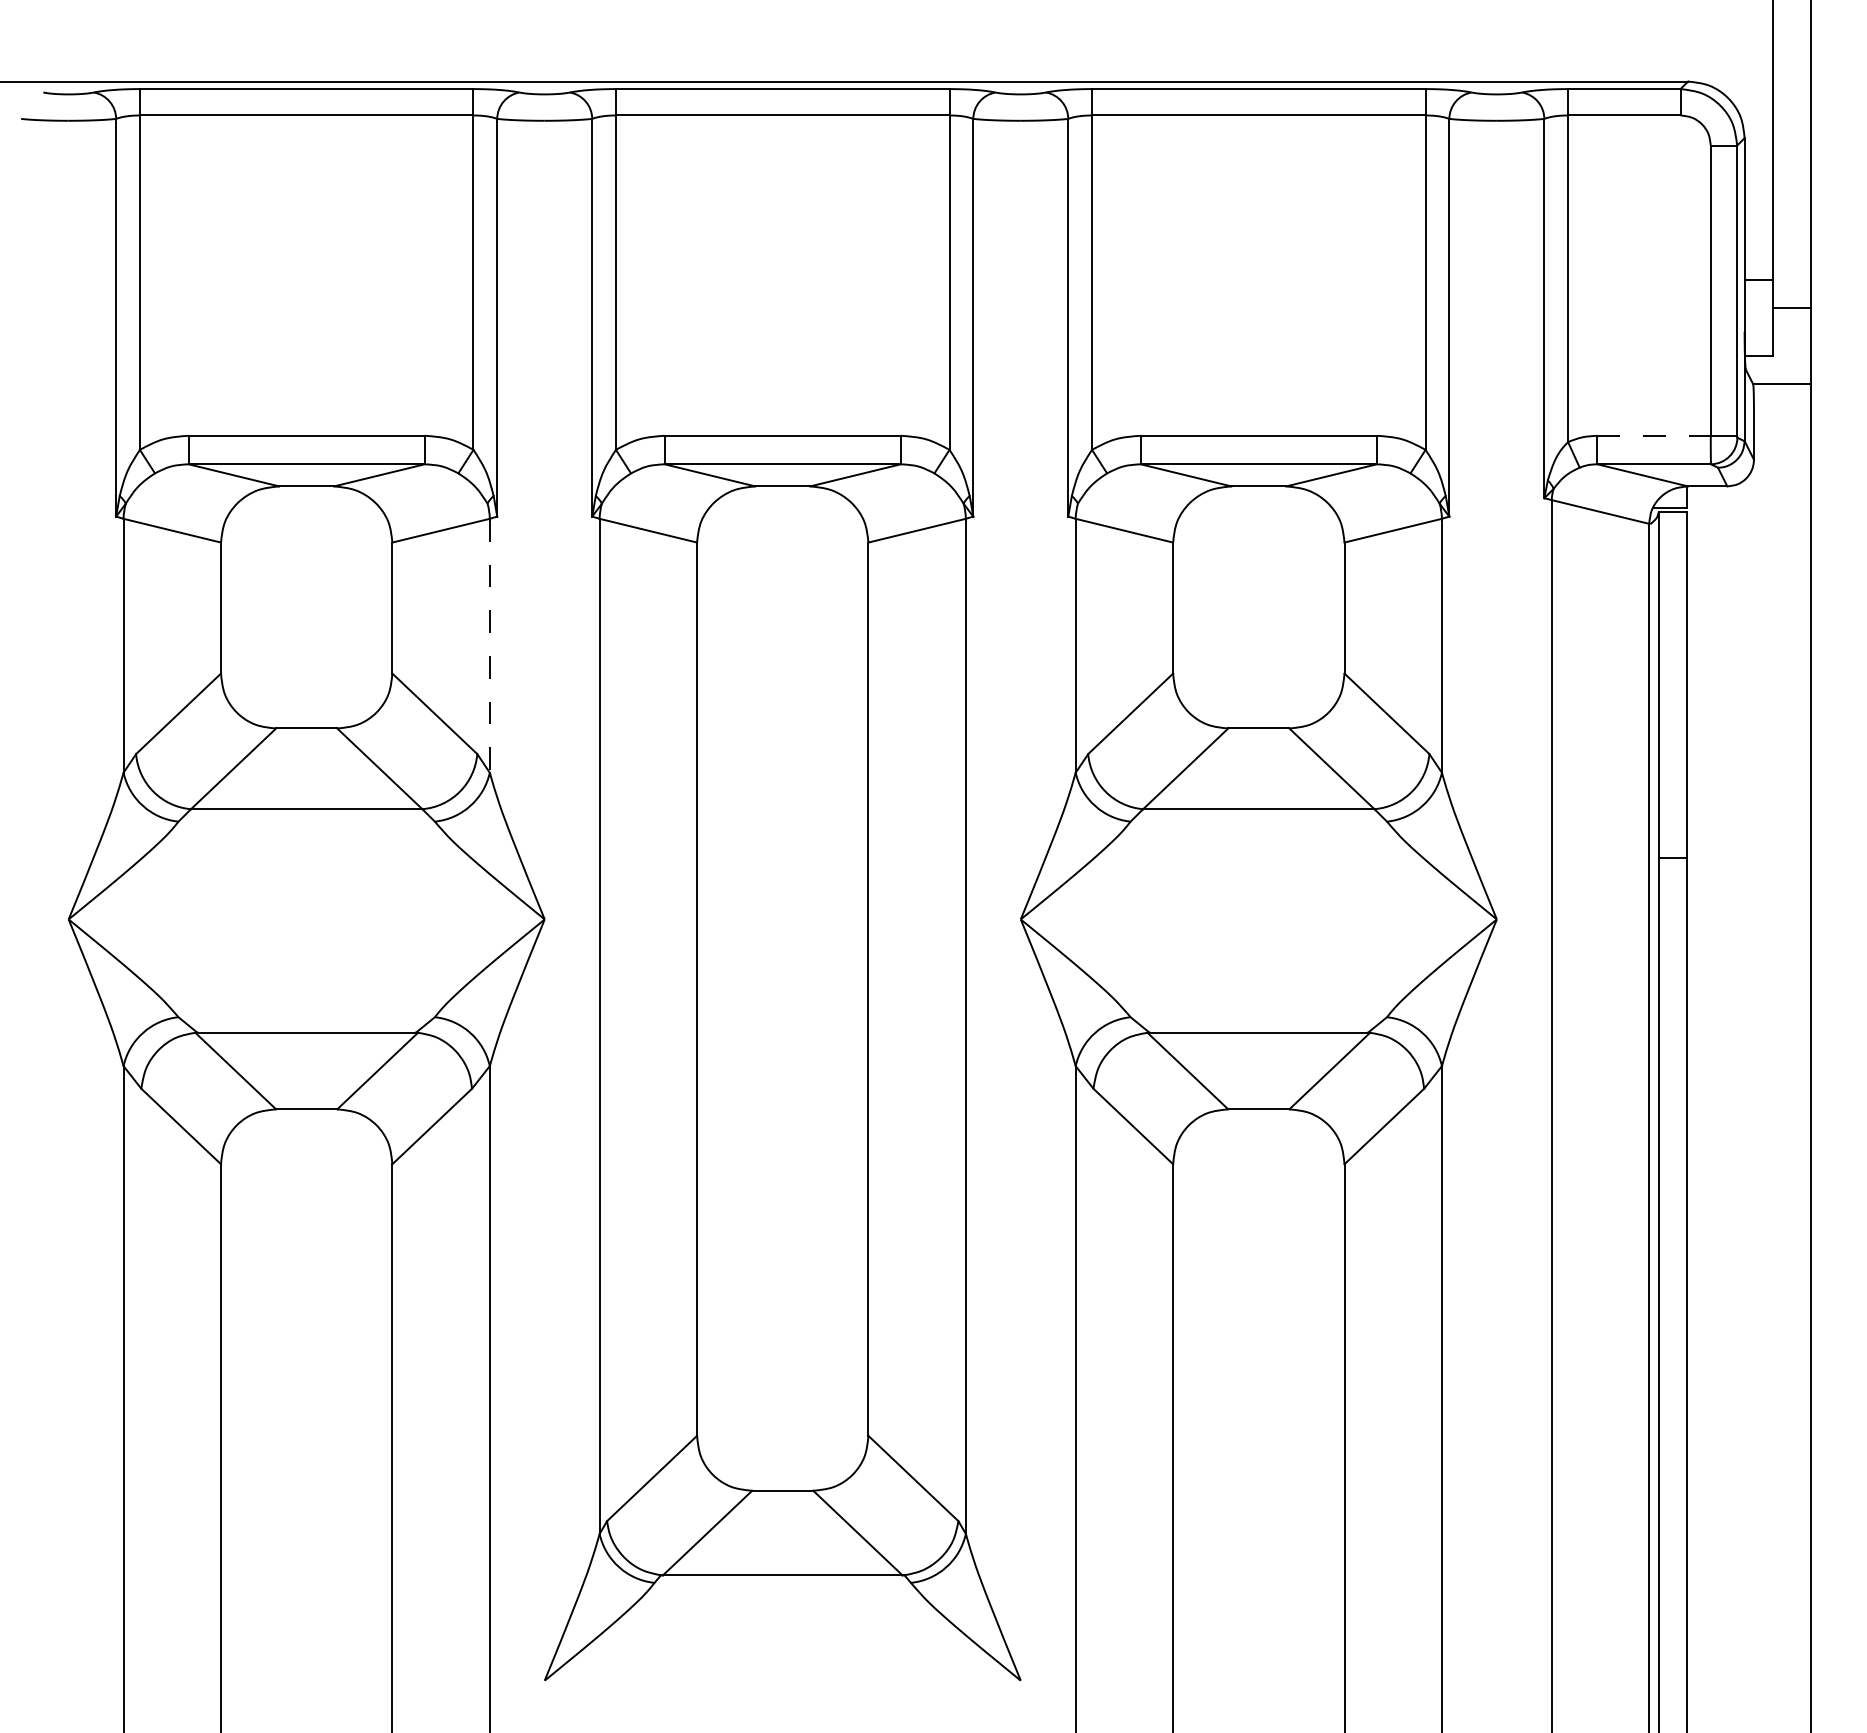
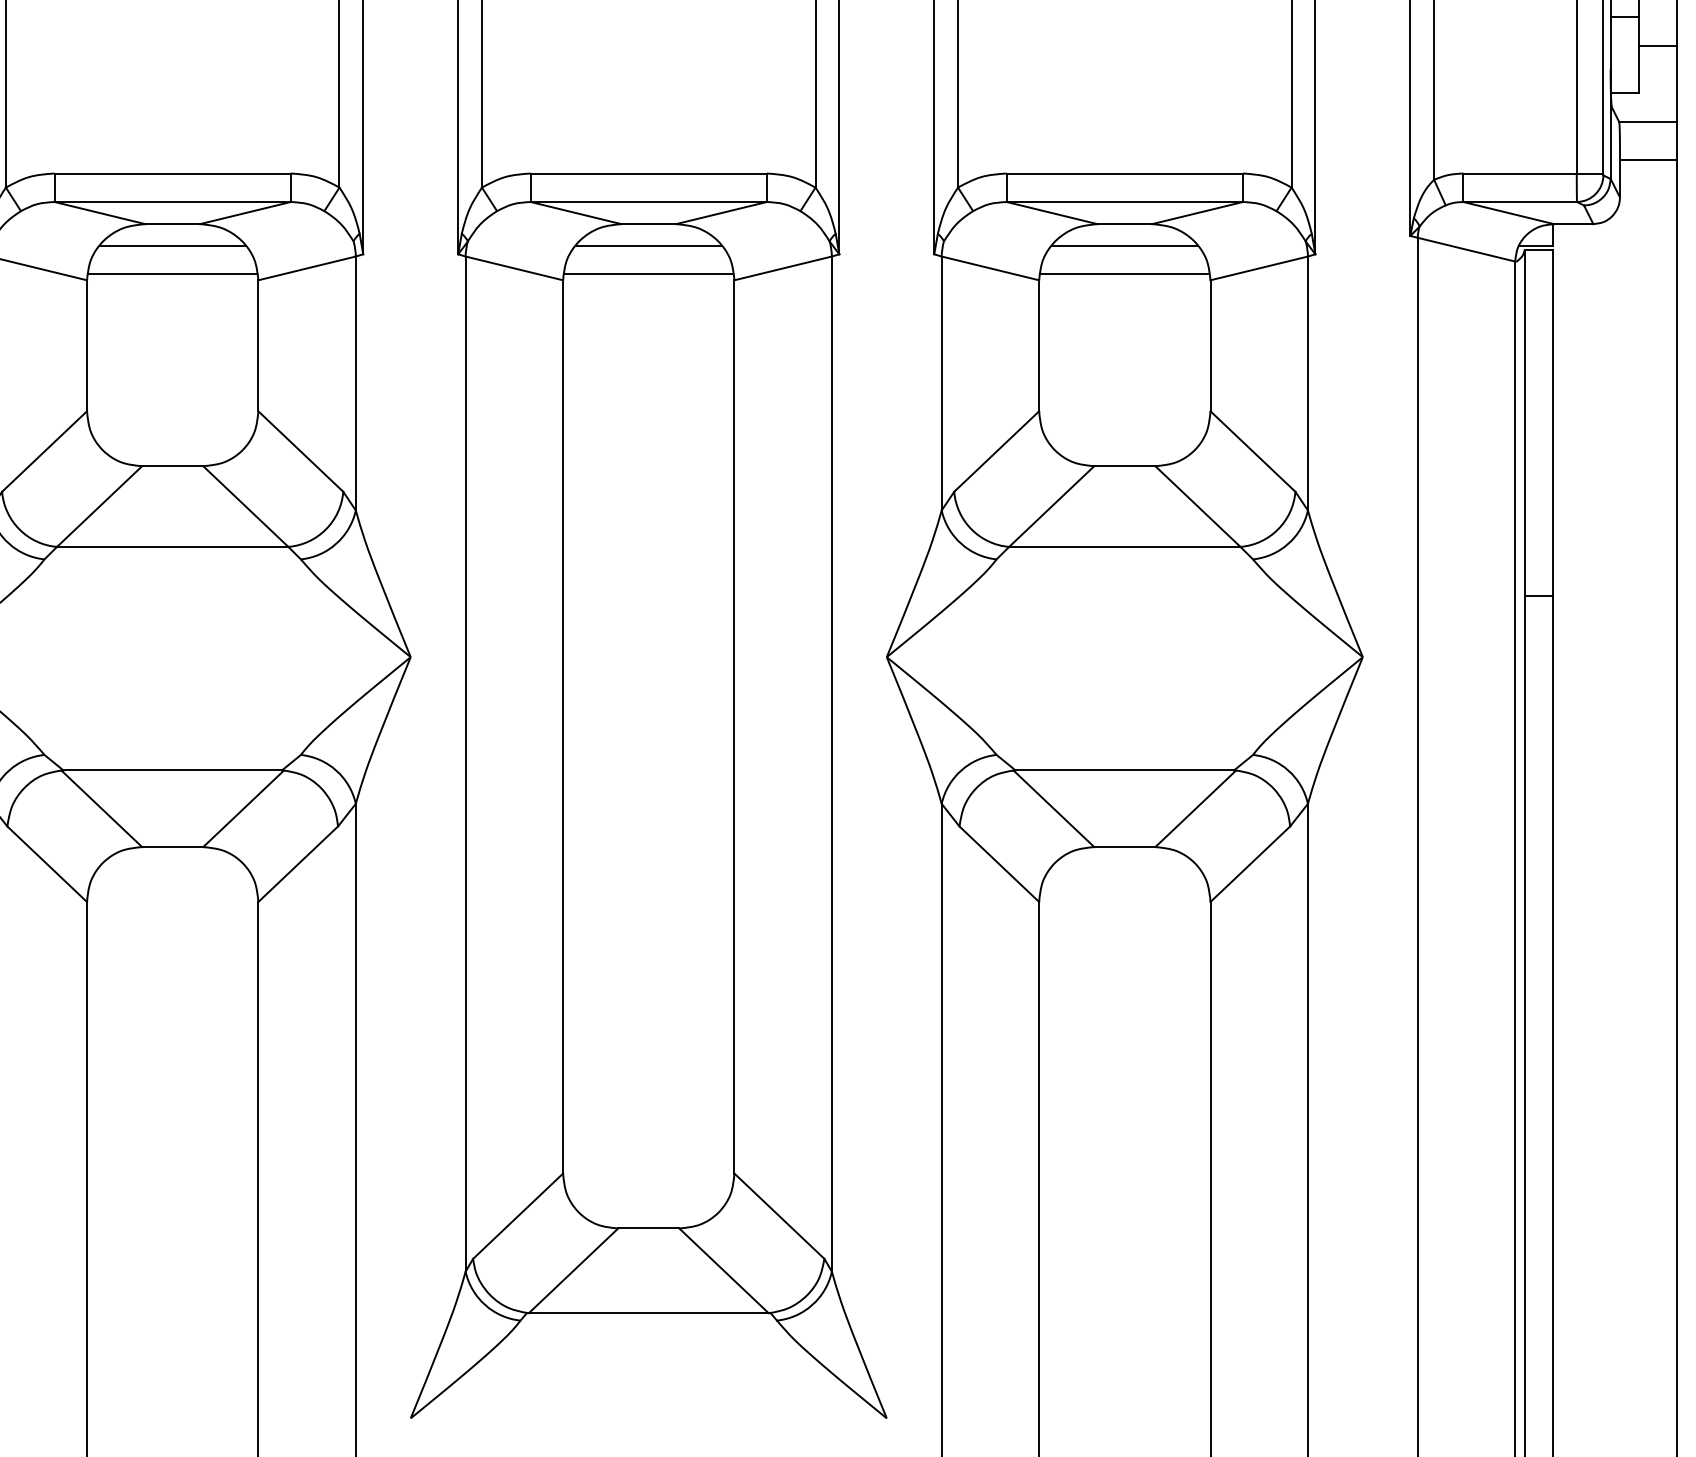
line: (1781, 422) -> (1647, 160), added
line: (1654, 435) -> (1520, 173), dashed -> solid
line: (306, 508) -> (172, 246), added
line: (782, 508) -> (648, 246), added
line: (1258, 508) -> (1124, 246), added
line: (306, 536) -> (172, 274), added
line: (782, 536) -> (648, 274), added
line: (1258, 536) -> (1124, 274), added
line: (489, 645) -> (355, 383), dashed -> solid

